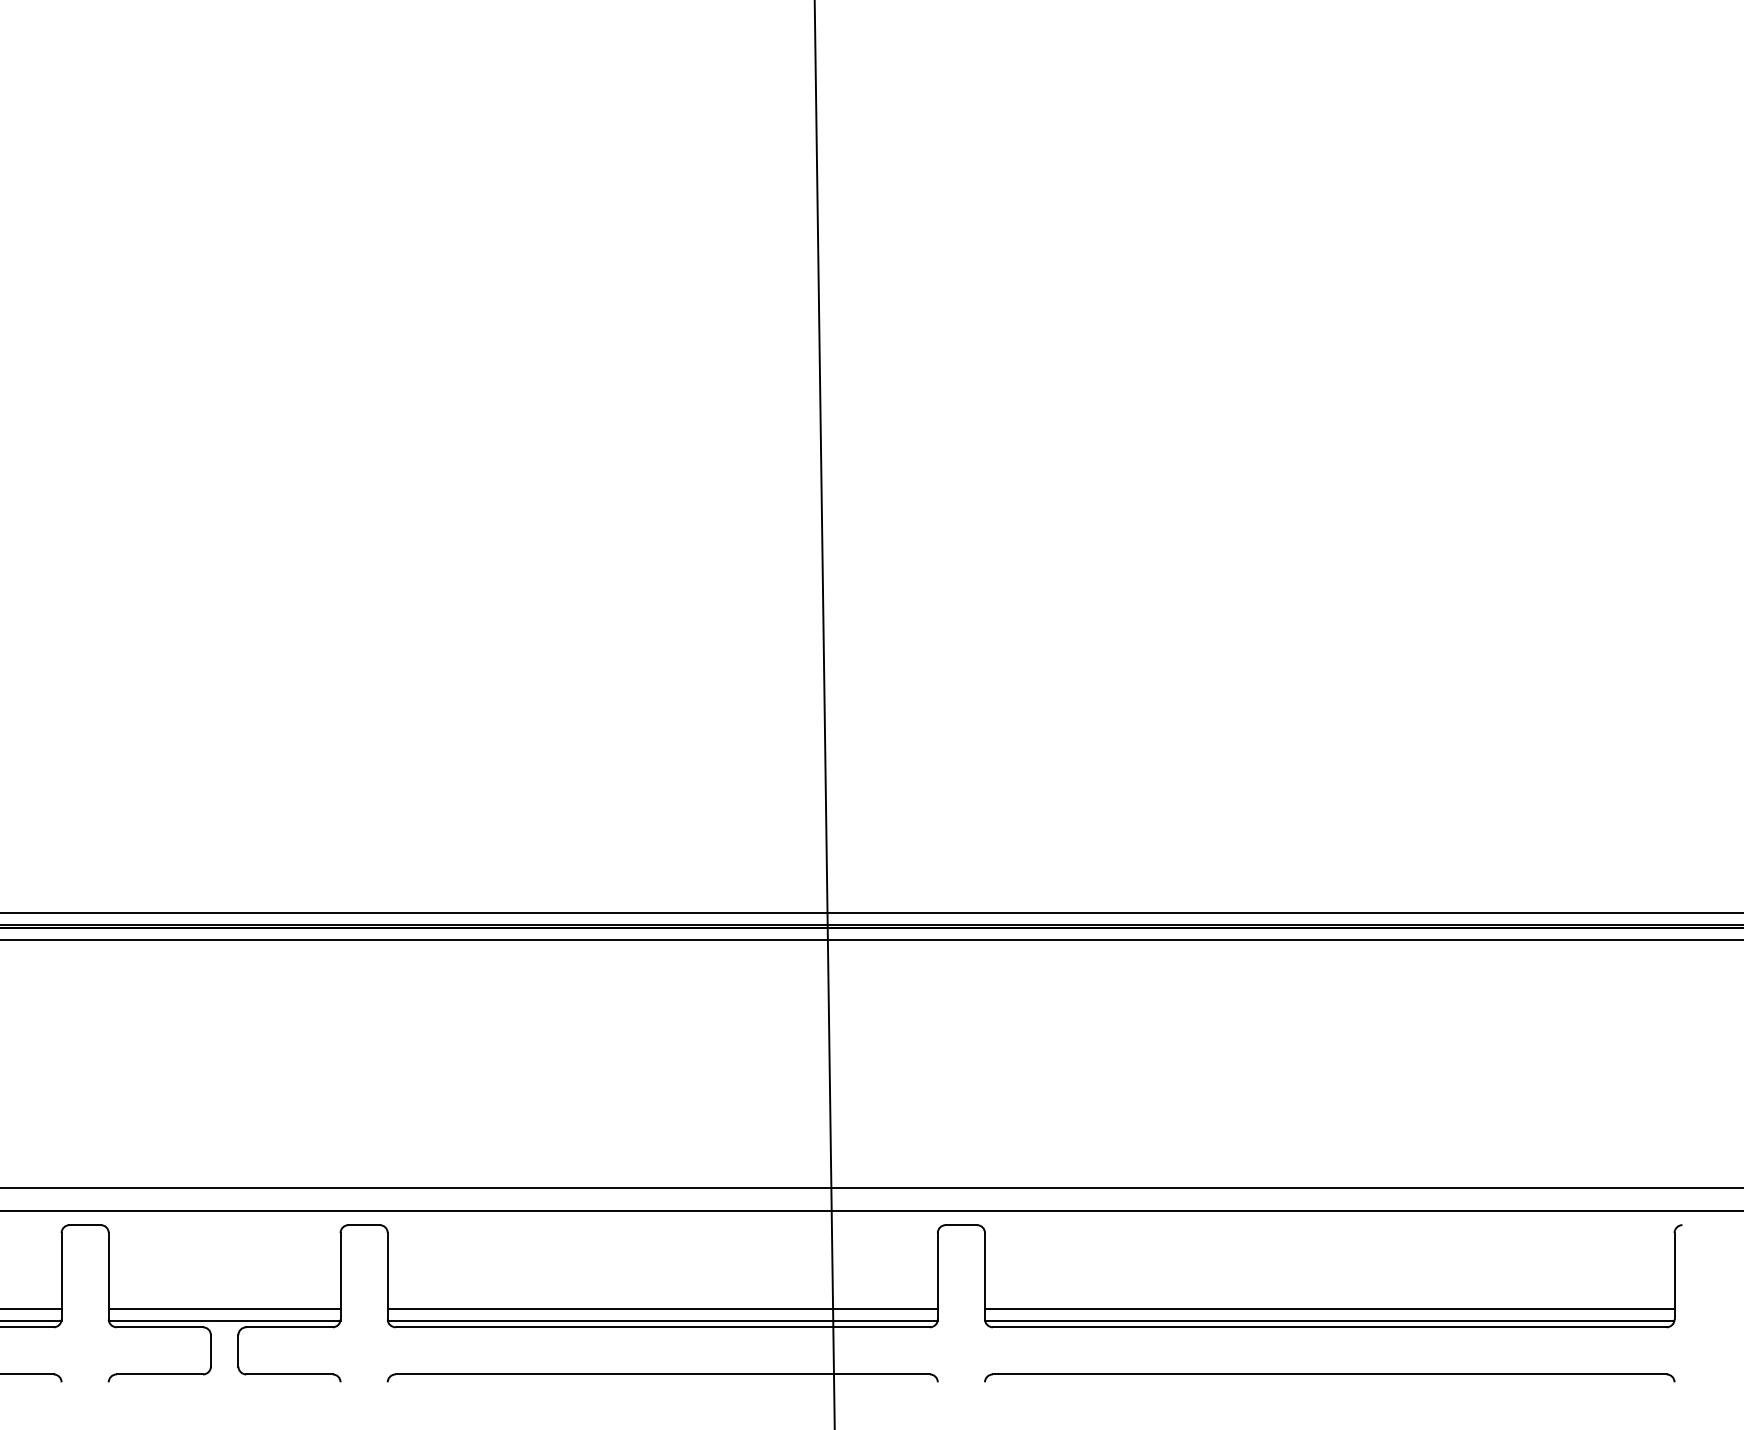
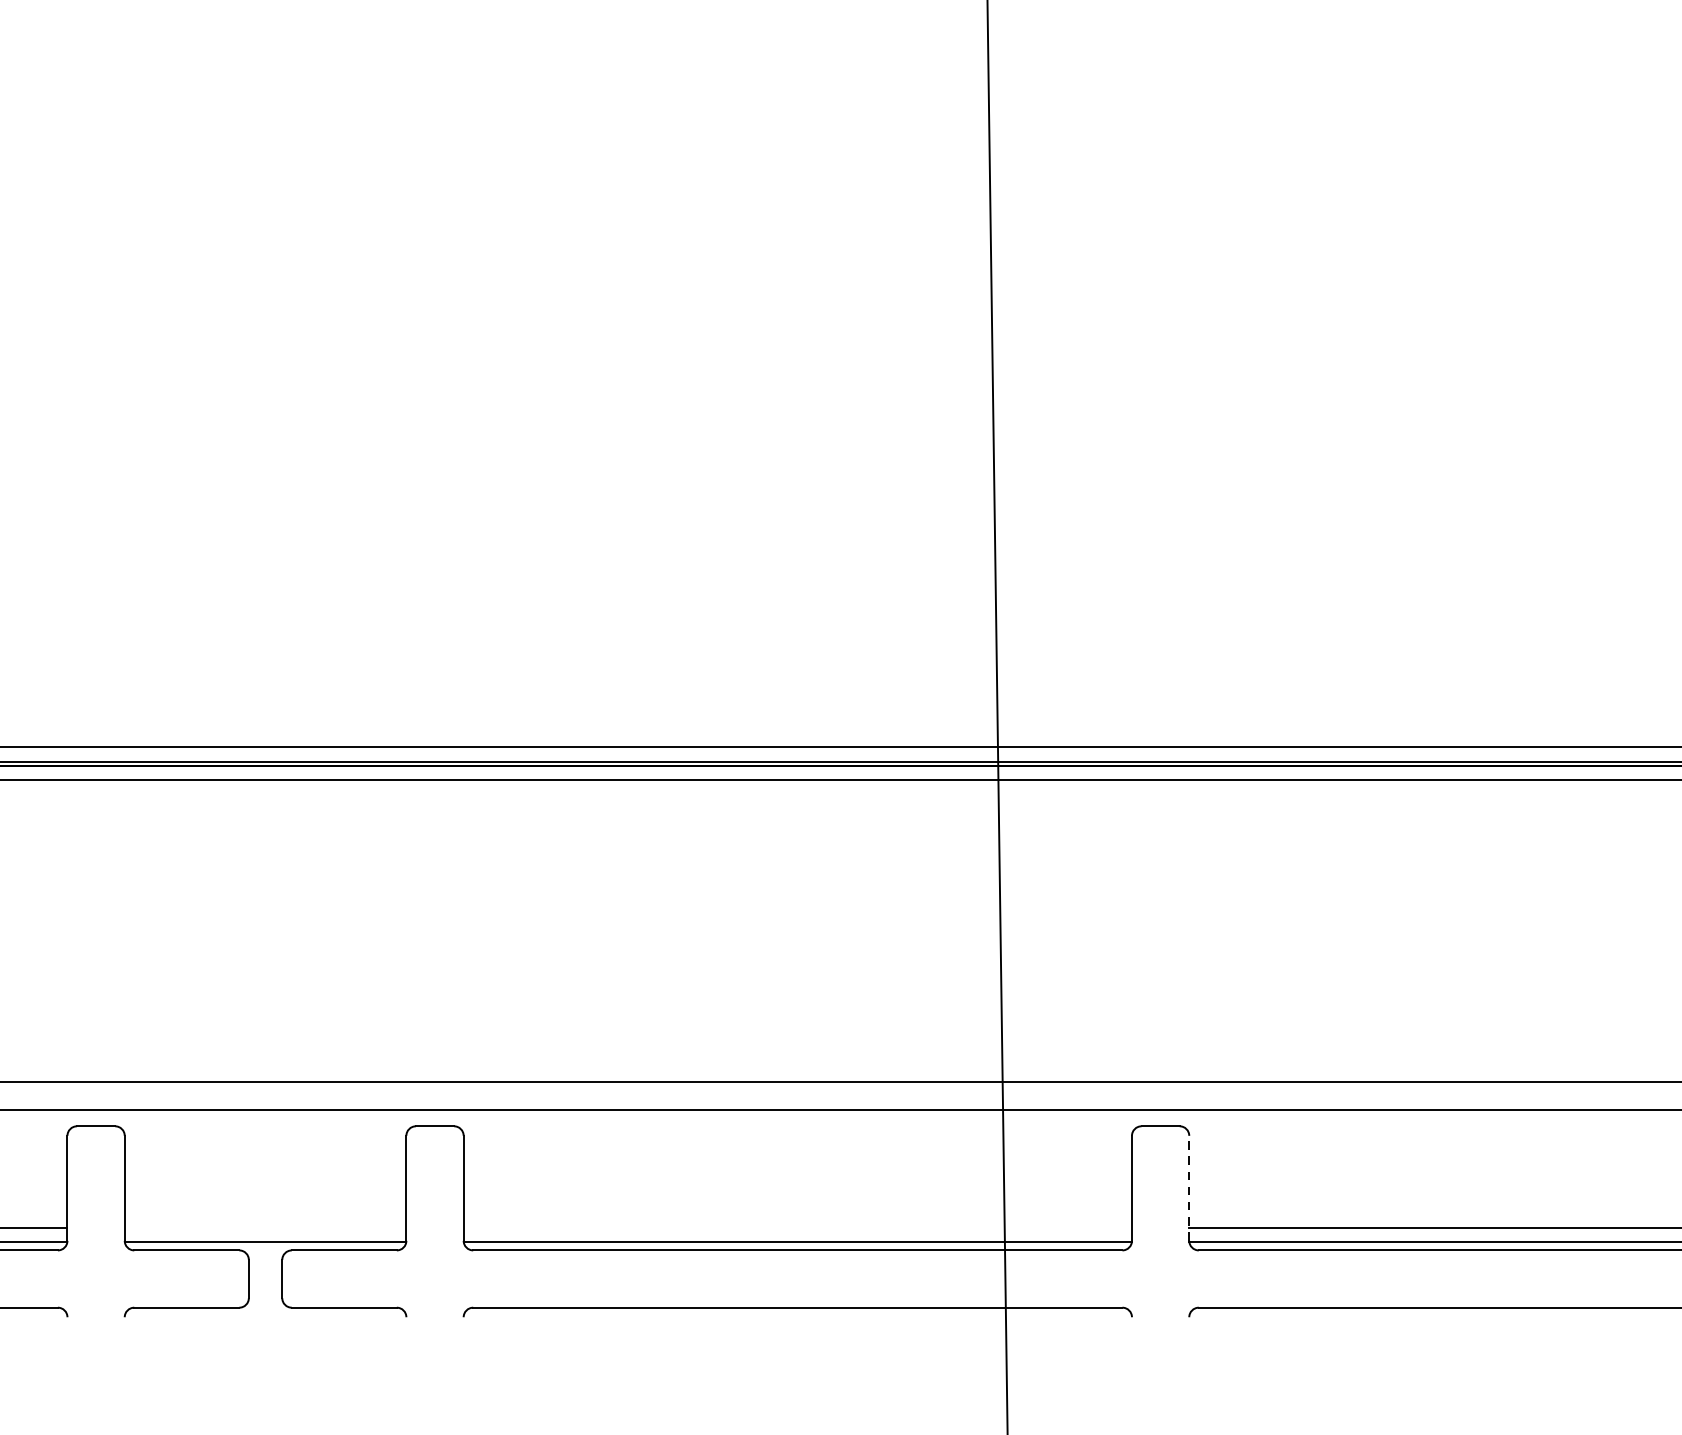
line: (984, 1275) -> (1188, 1187), solid -> dashed
line: (224, 1309) -> (265, 1228), removed
line: (662, 1309) -> (797, 1228), removed

